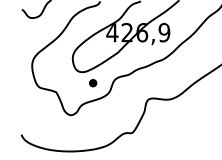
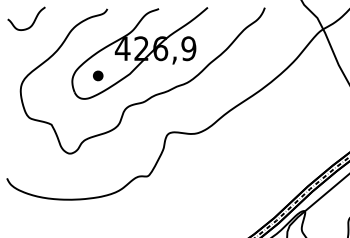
part: (93, 82) -> (98, 75), moved

